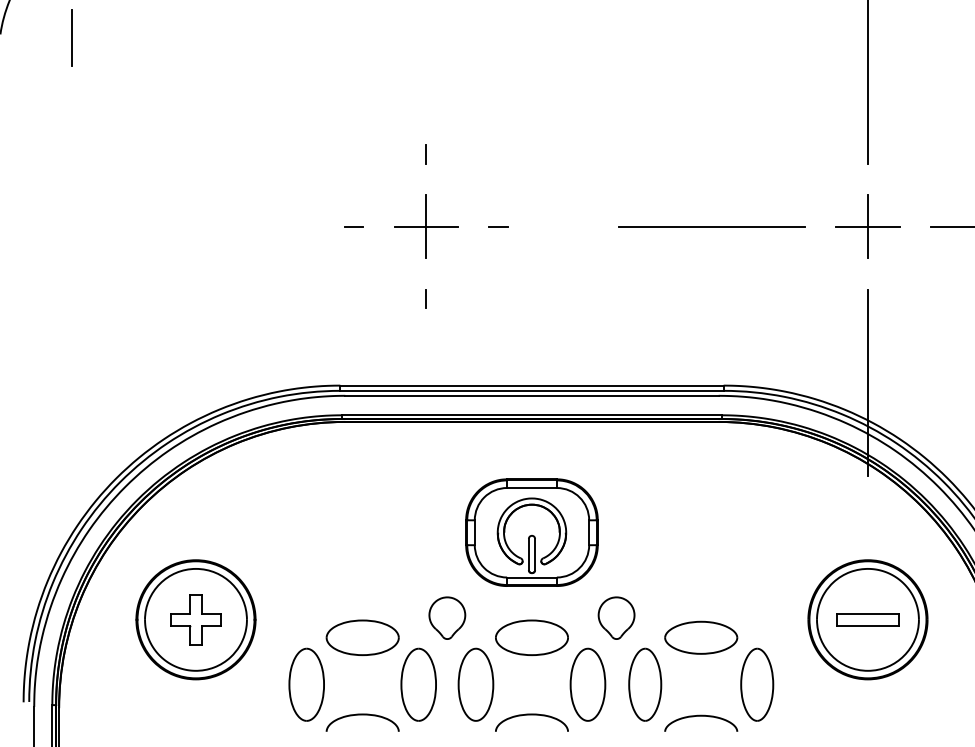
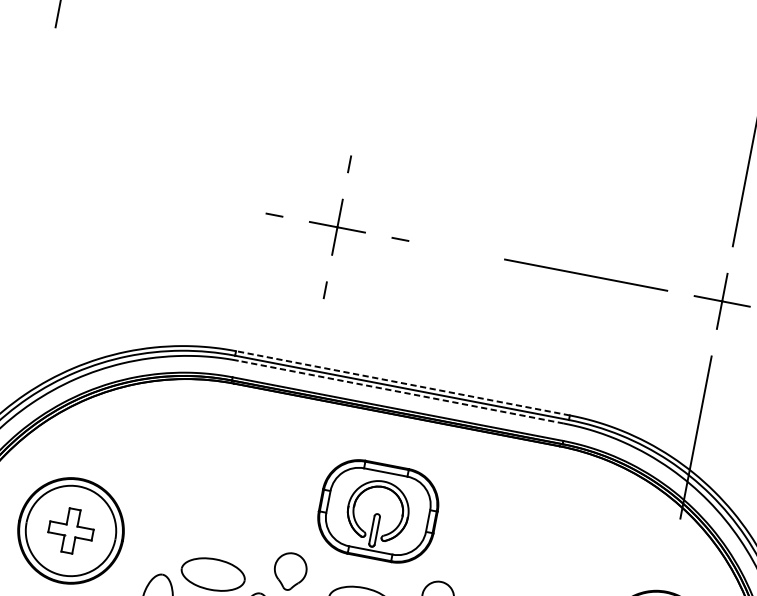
line: (531, 385) -> (402, 383), solid -> dashed
line: (531, 395) -> (400, 391), solid -> dashed

